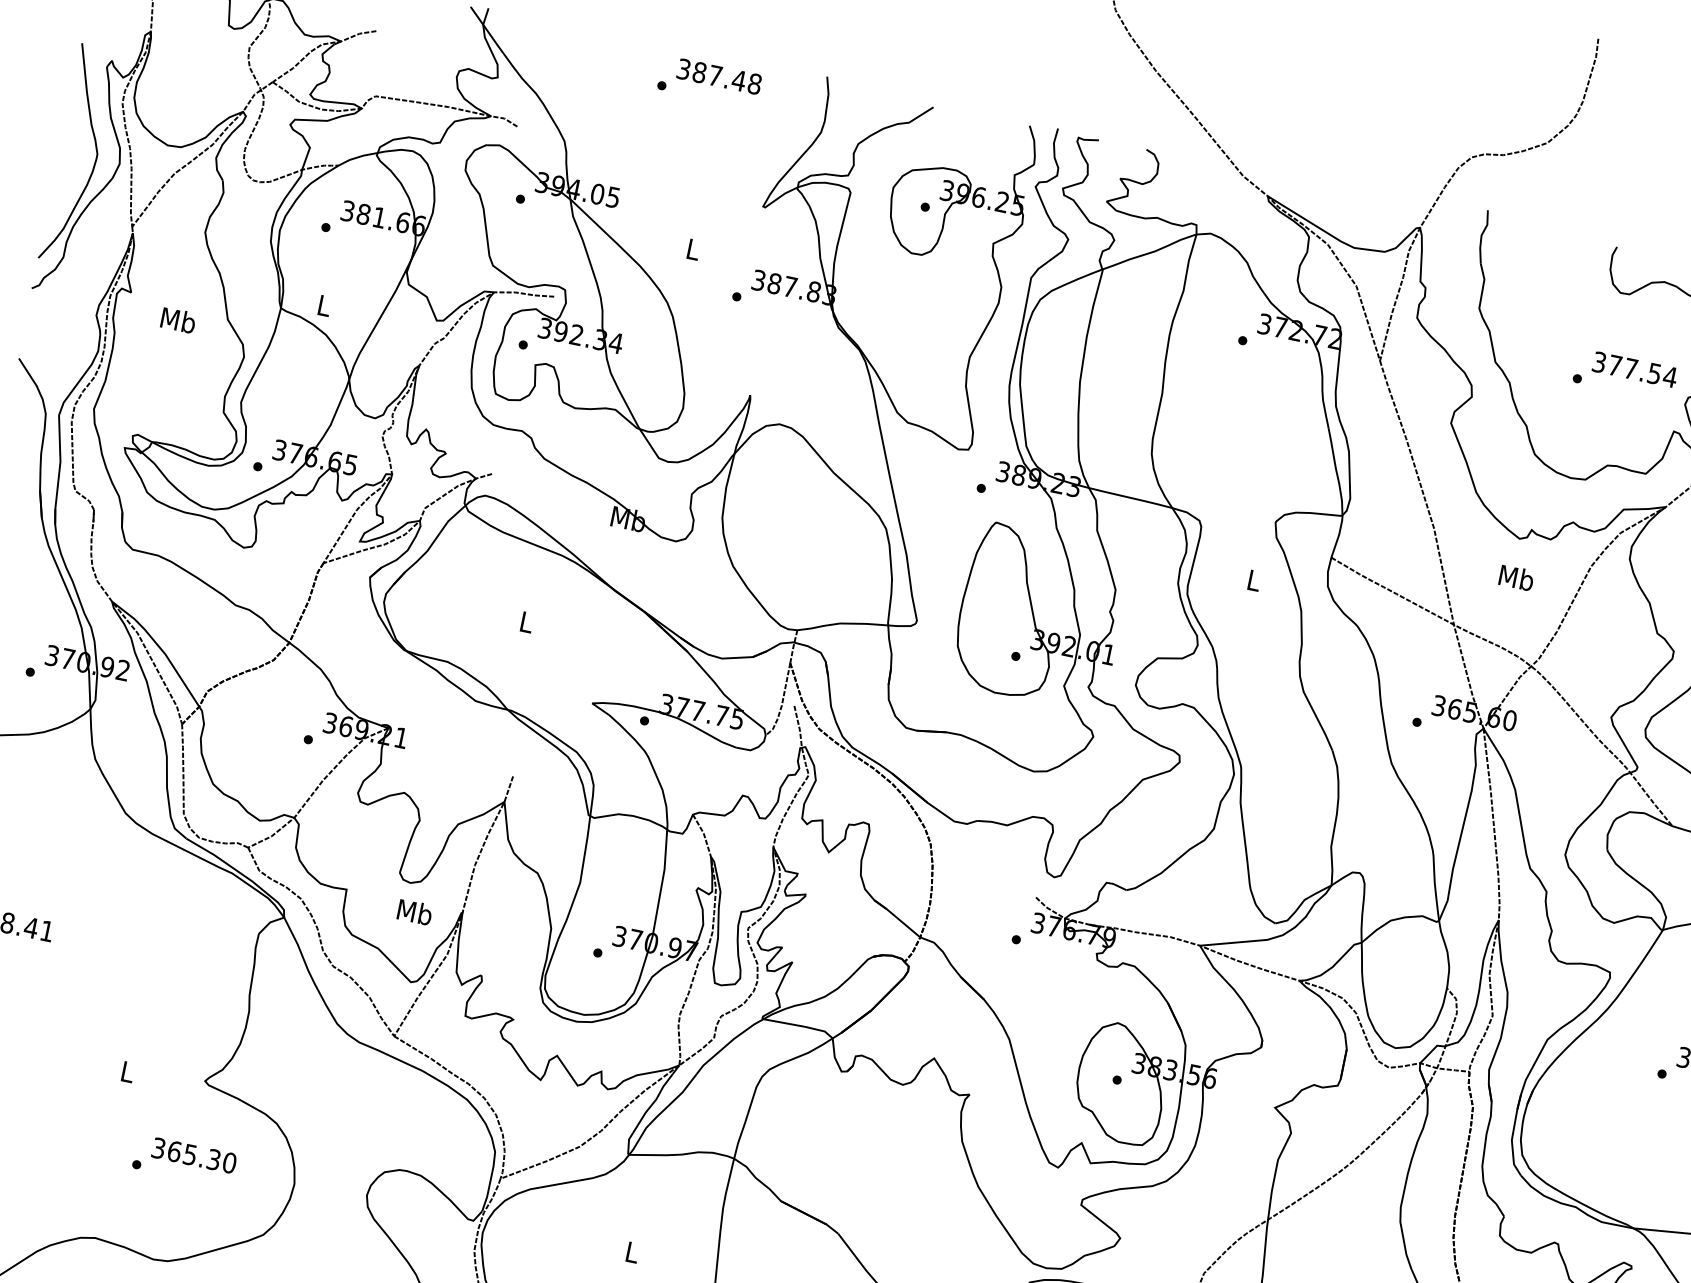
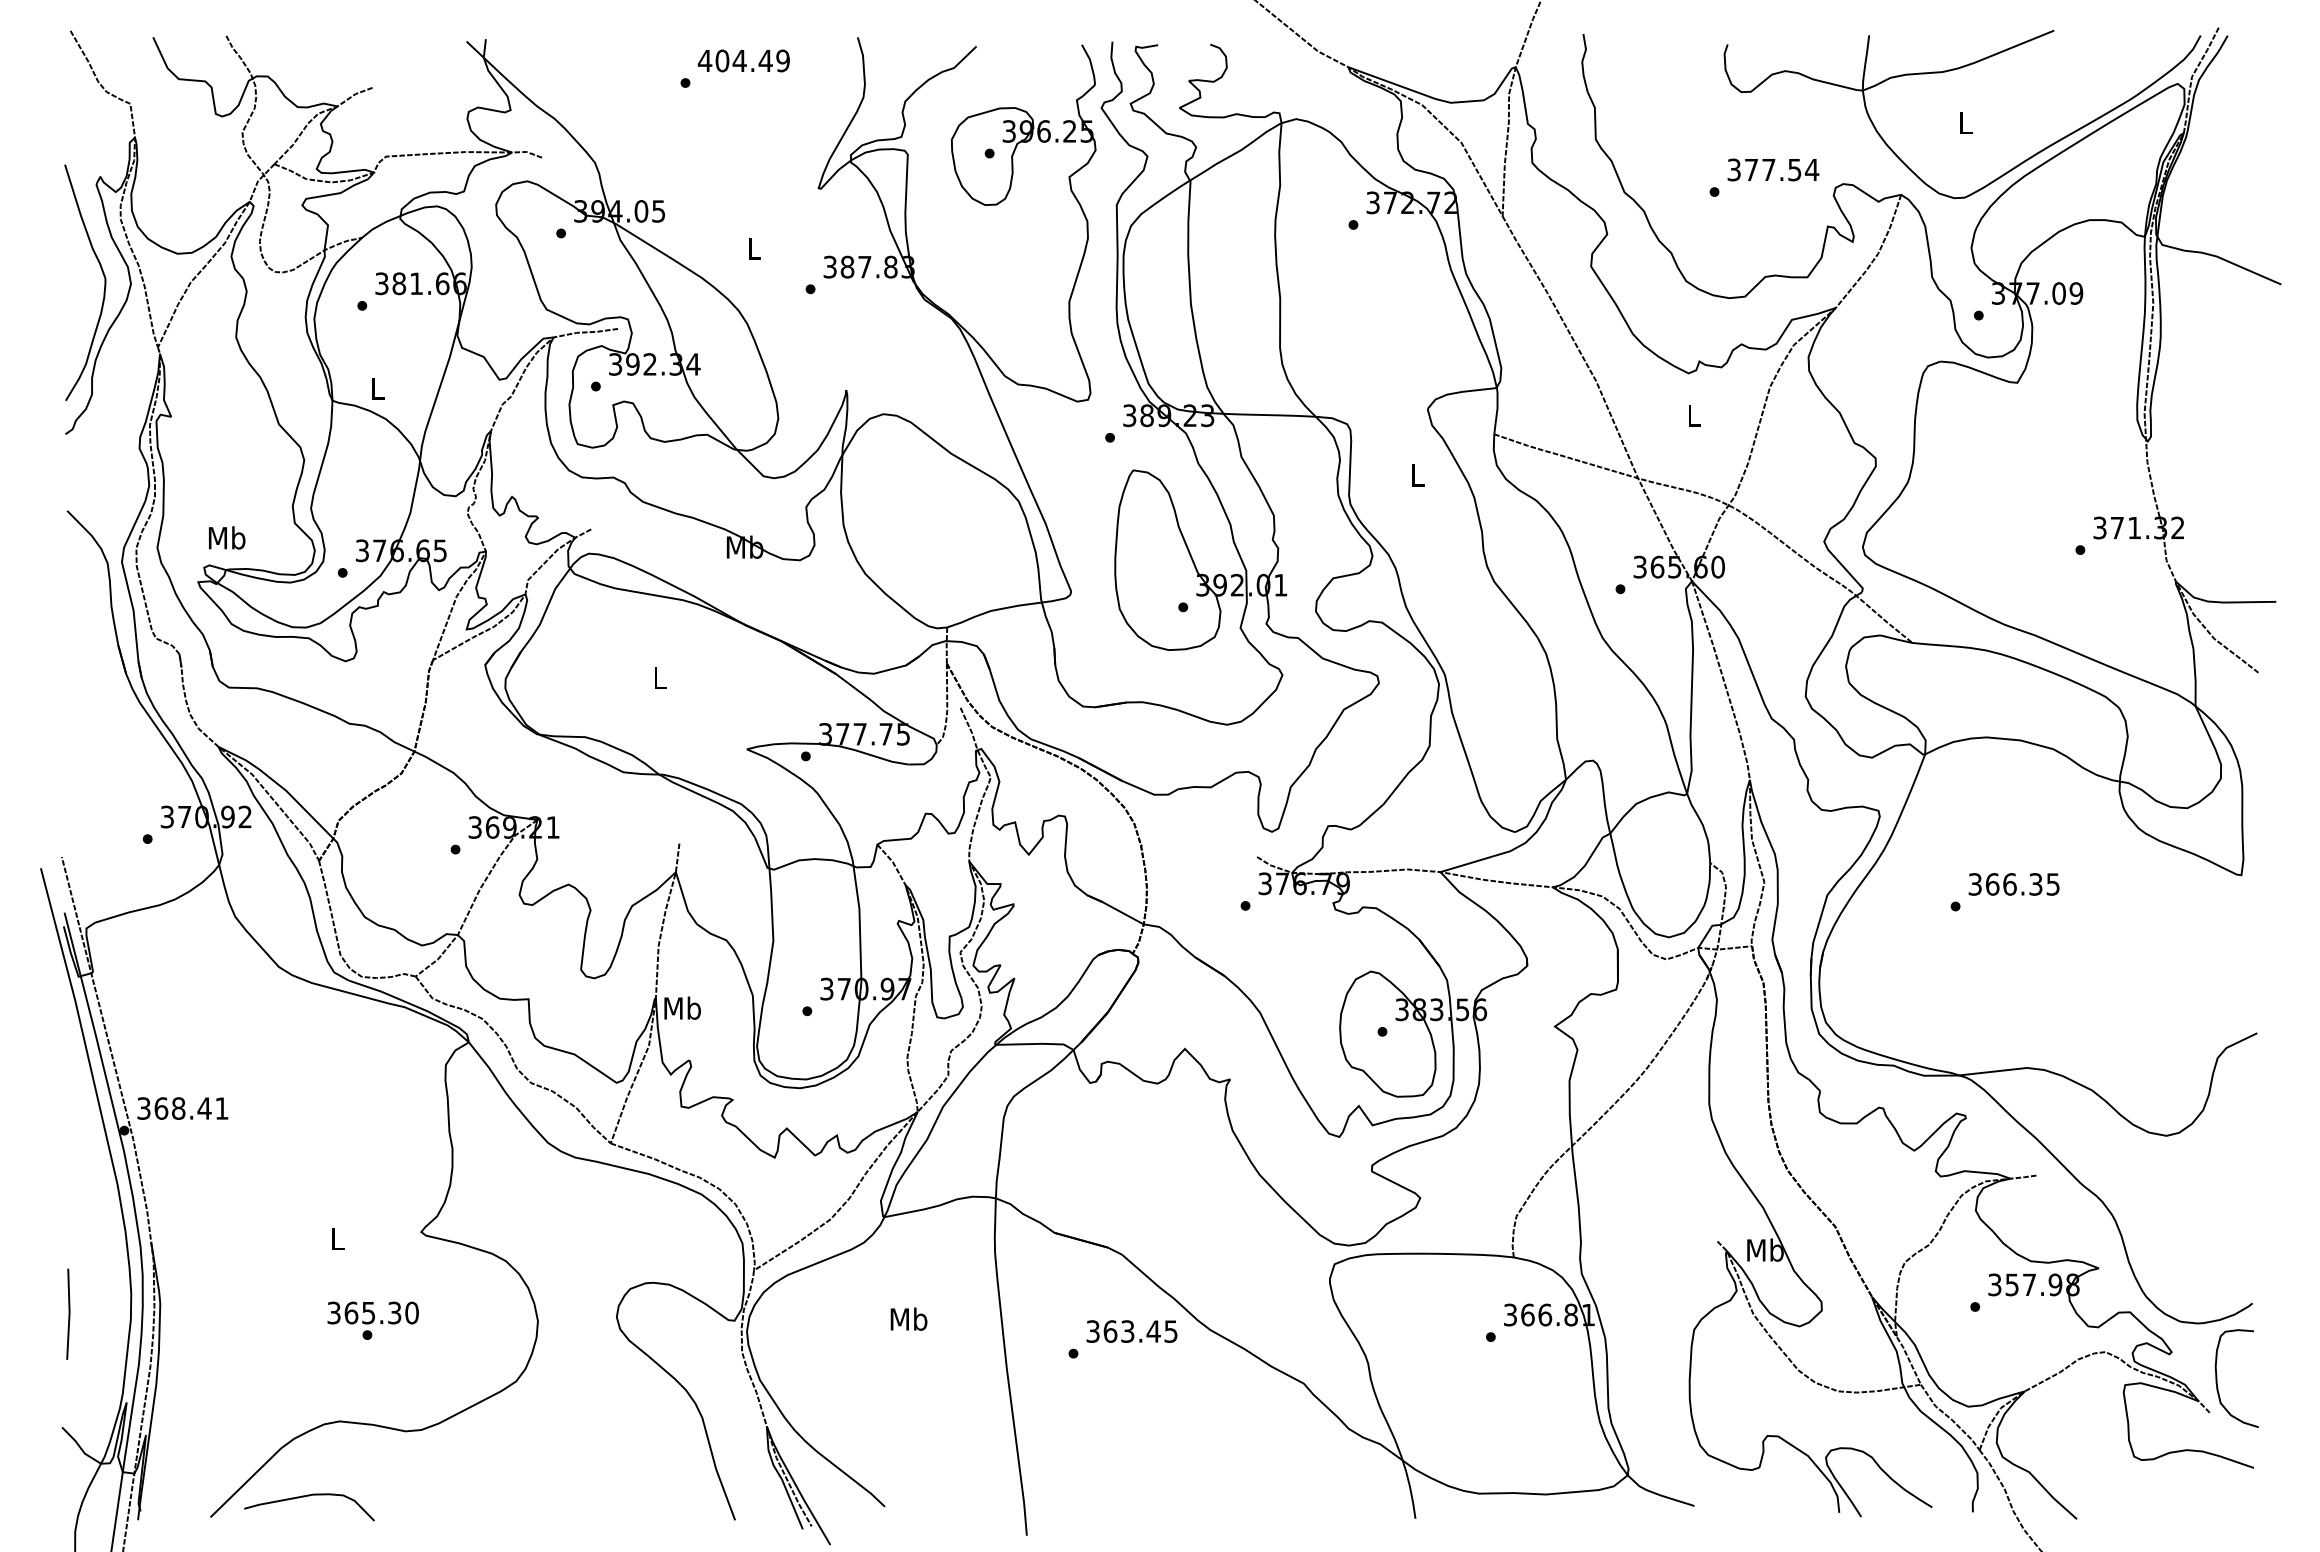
text: (718, 76) -> (743, 60), 387.48 -> 404.49
text: (178, 320) -> (227, 537), moved
text: (1516, 577) -> (1693, 414), Mb -> L
text: (414, 911) -> (682, 1007), moved
text: (193, 1155) -> (372, 1312), moved
text: (632, 1251) -> (908, 1318), L -> Mb

